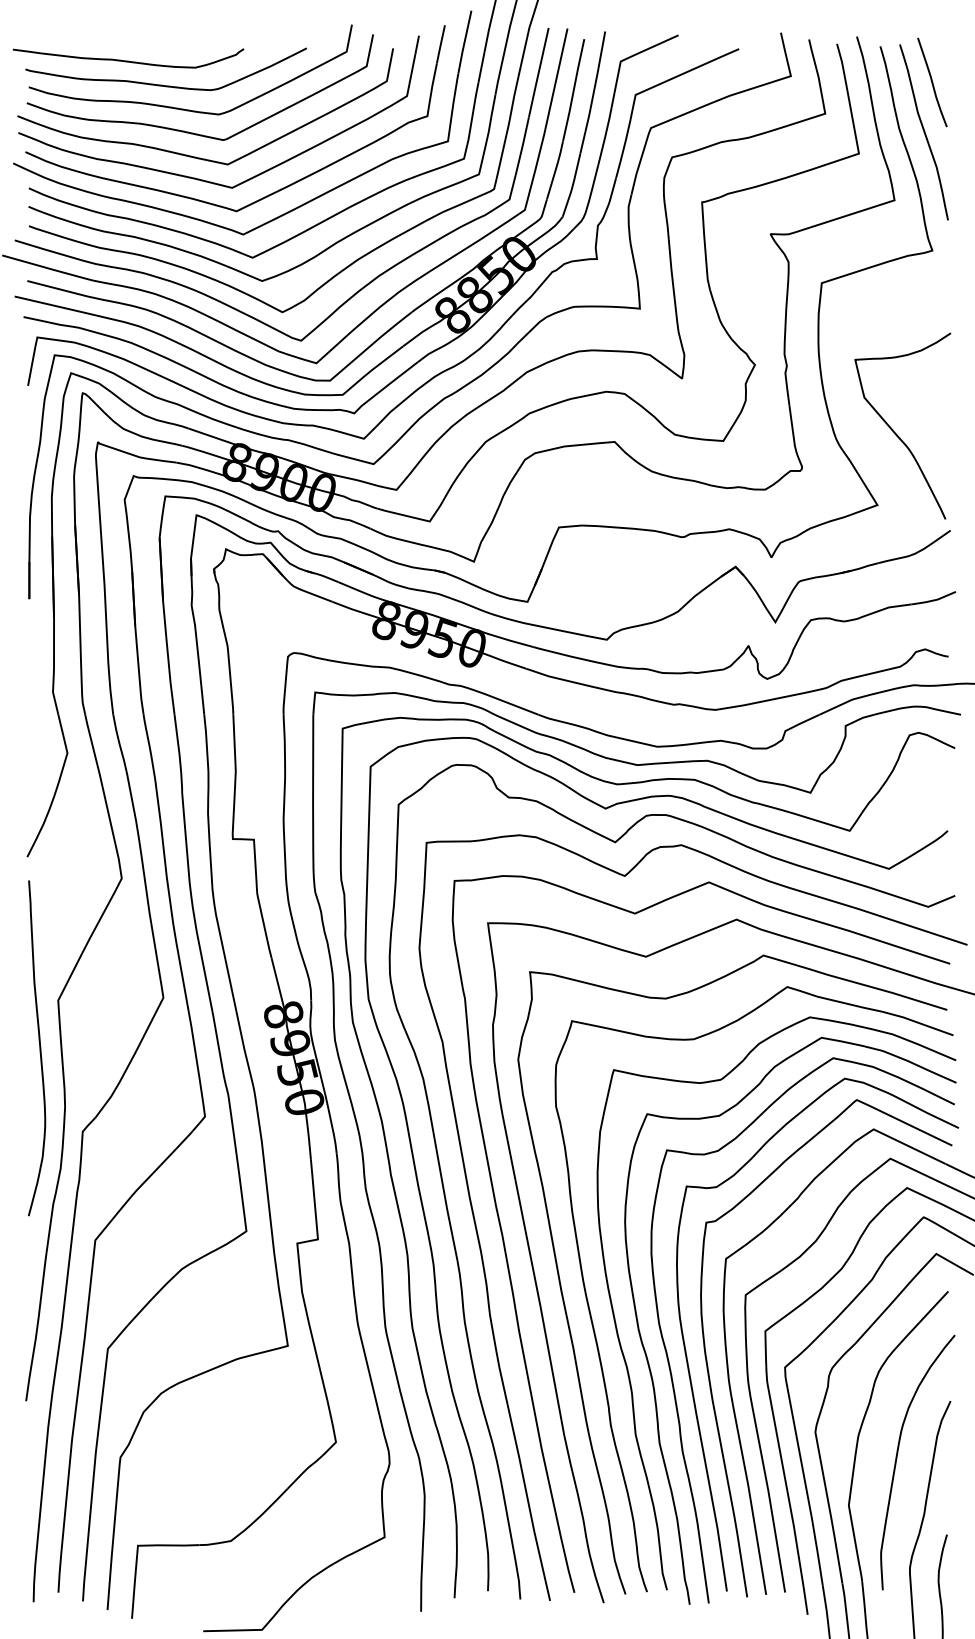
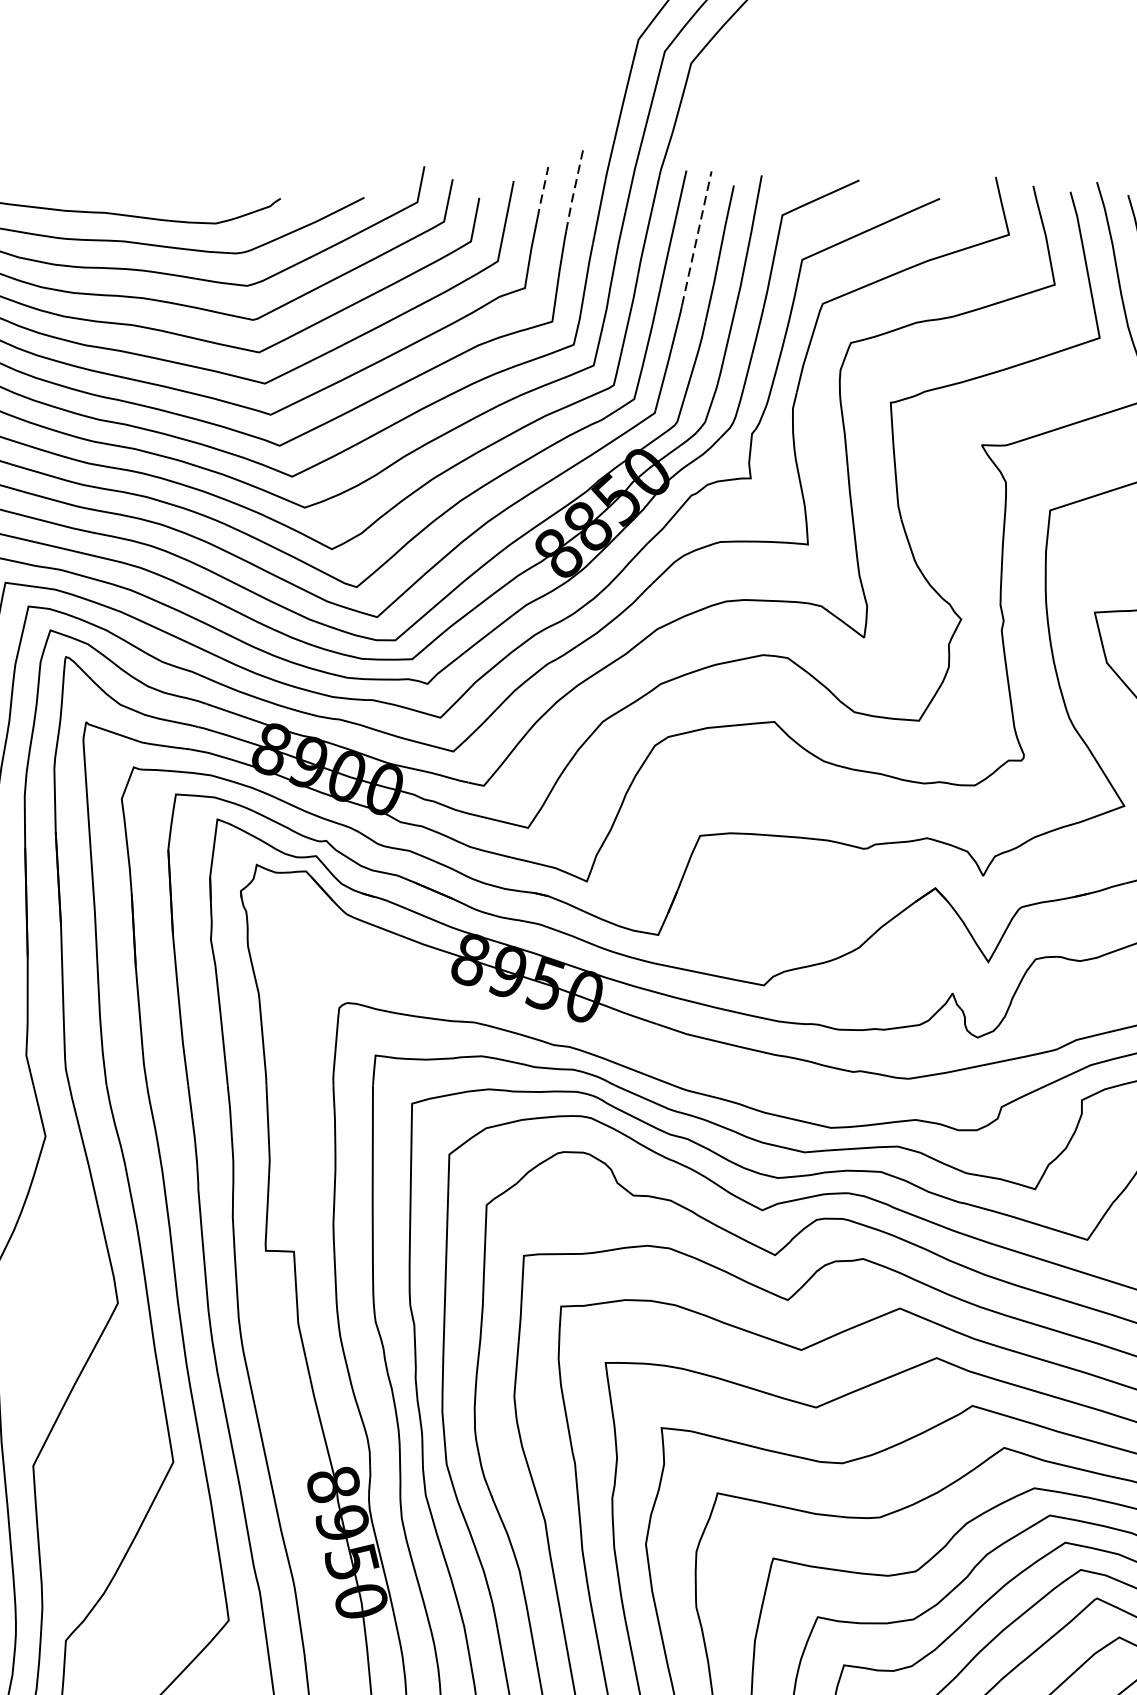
line: (464, 42) -> (574, 189), solid -> dashed
line: (440, 44) -> (542, 192), solid -> dashed
line: (556, 78) -> (696, 237), solid -> dashed

